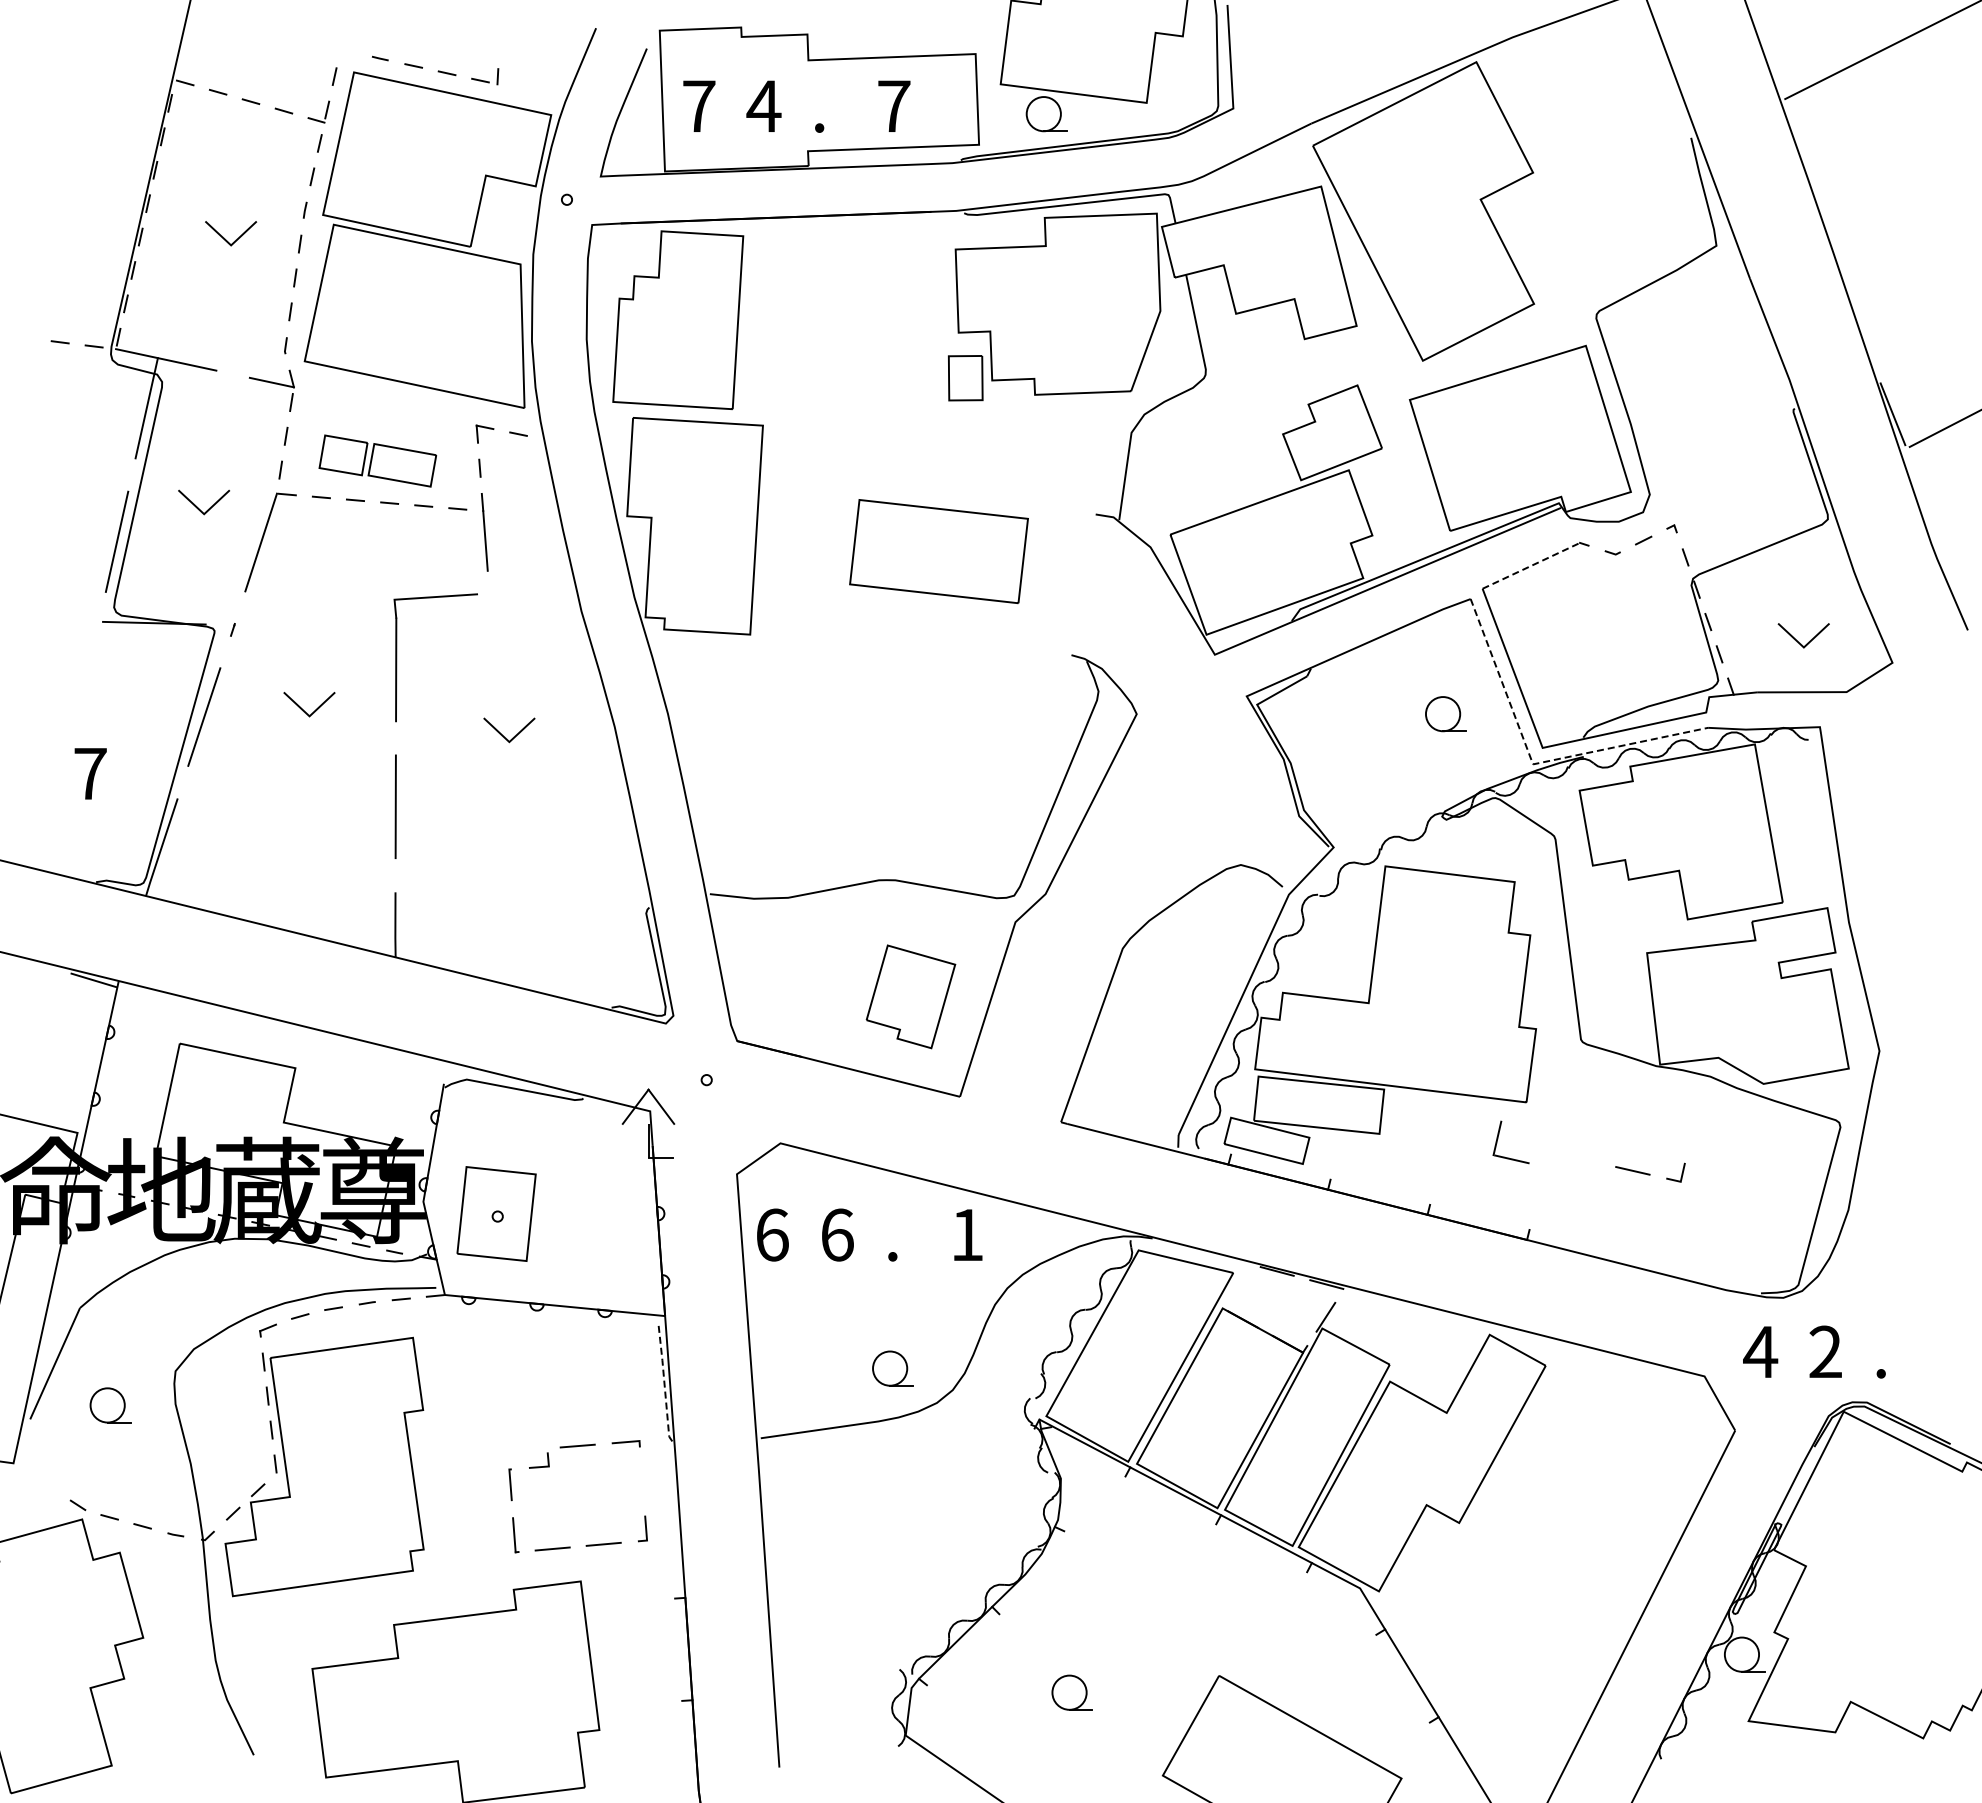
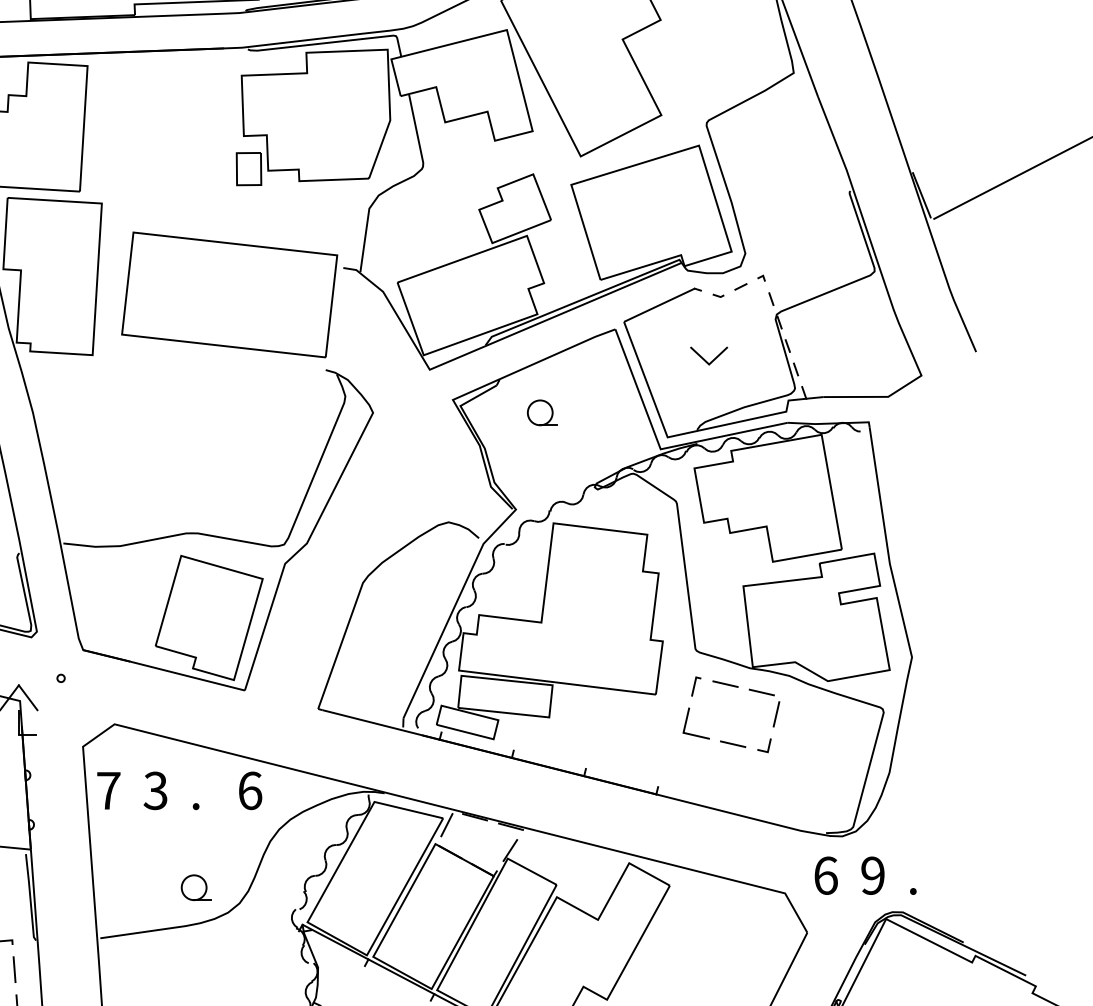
part: (938, 551) -> (229, 294), size x1.67
line: (1531, 565) -> (659, 305), dashed -> solid
line: (1797, 640) -> (704, 359), moved
part: (1445, 714) -> (542, 413), moved
line: (1534, 764) -> (661, 449), dashed -> solid
part: (910, 996) -> (208, 617), size x1.67
line: (1622, 1087) -> (725, 683), added
line: (1580, 1091) -> (695, 686), added
line: (1672, 1099) -> (761, 692), added
line: (1692, 1129) -> (776, 714), added
part: (1498, 1139) -> (687, 721), moved
text: (772, 1234) -> (108, 790), 6 -> 7
text: (836, 1234) -> (155, 790), 6 -> 3
text: (967, 1234) -> (250, 790), 1 -> 6
line: (1238, 1282) -> (446, 825), added
text: (1760, 1351) -> (825, 875), 4 -> 6
text: (1825, 1351) -> (872, 875), 2 -> 9
line: (664, 1382) -> (30, 897), dashed -> solid
line: (642, 1481) -> (14, 969), added

